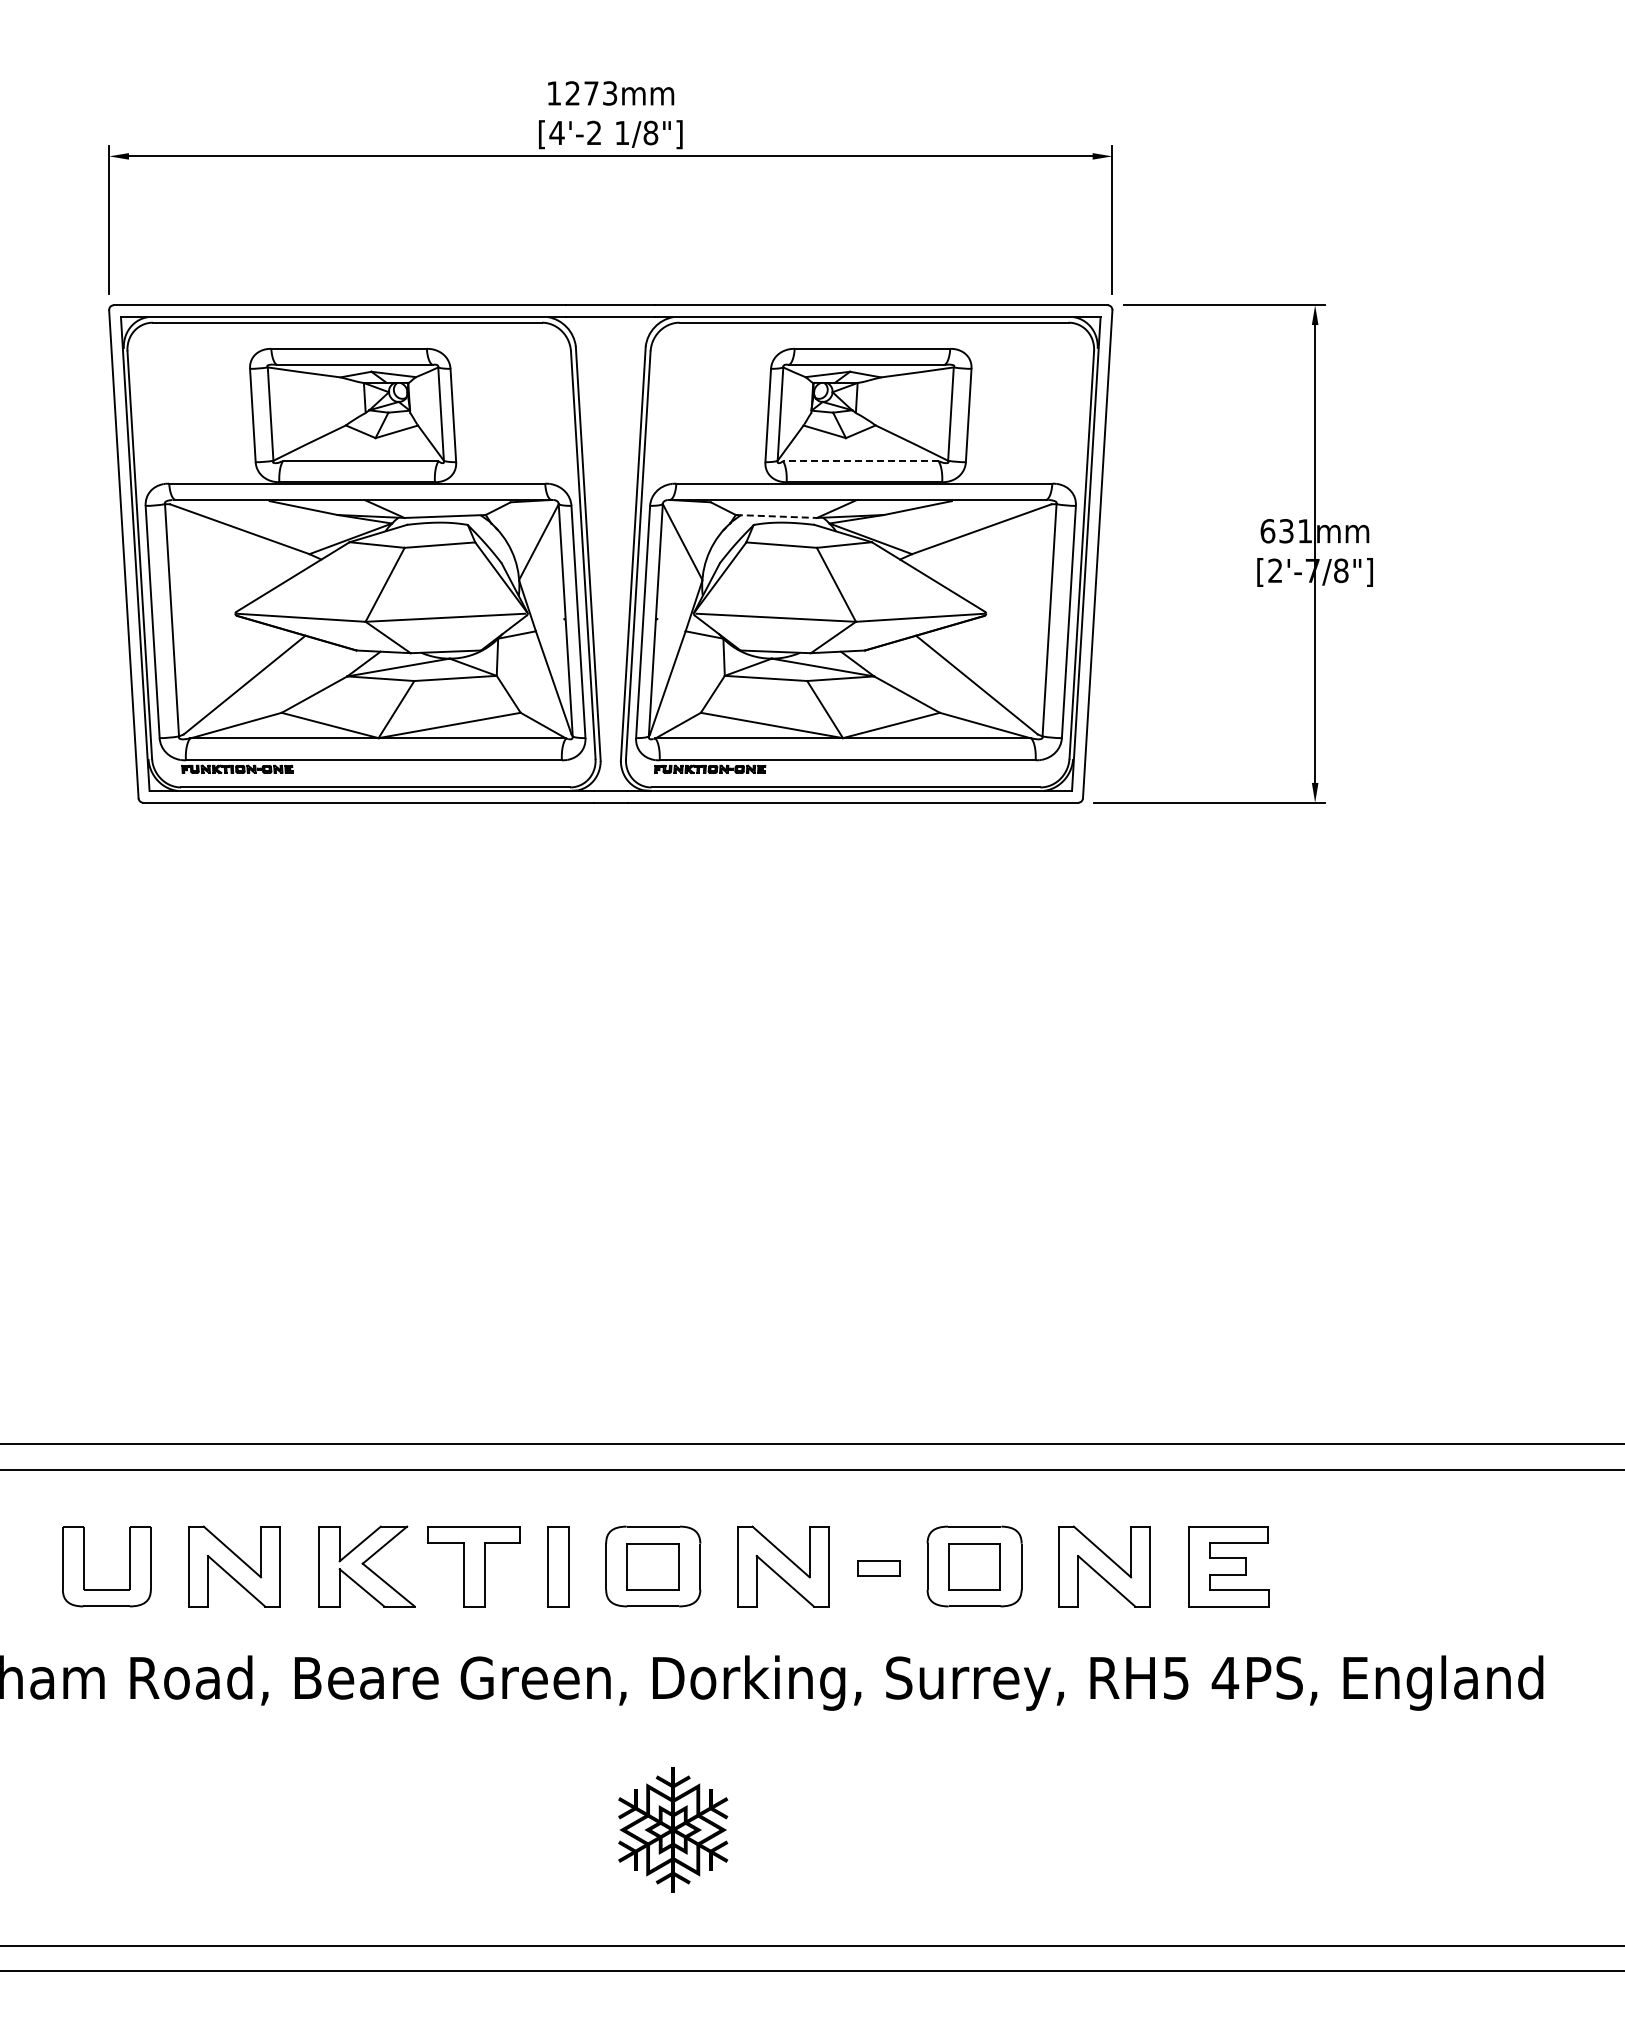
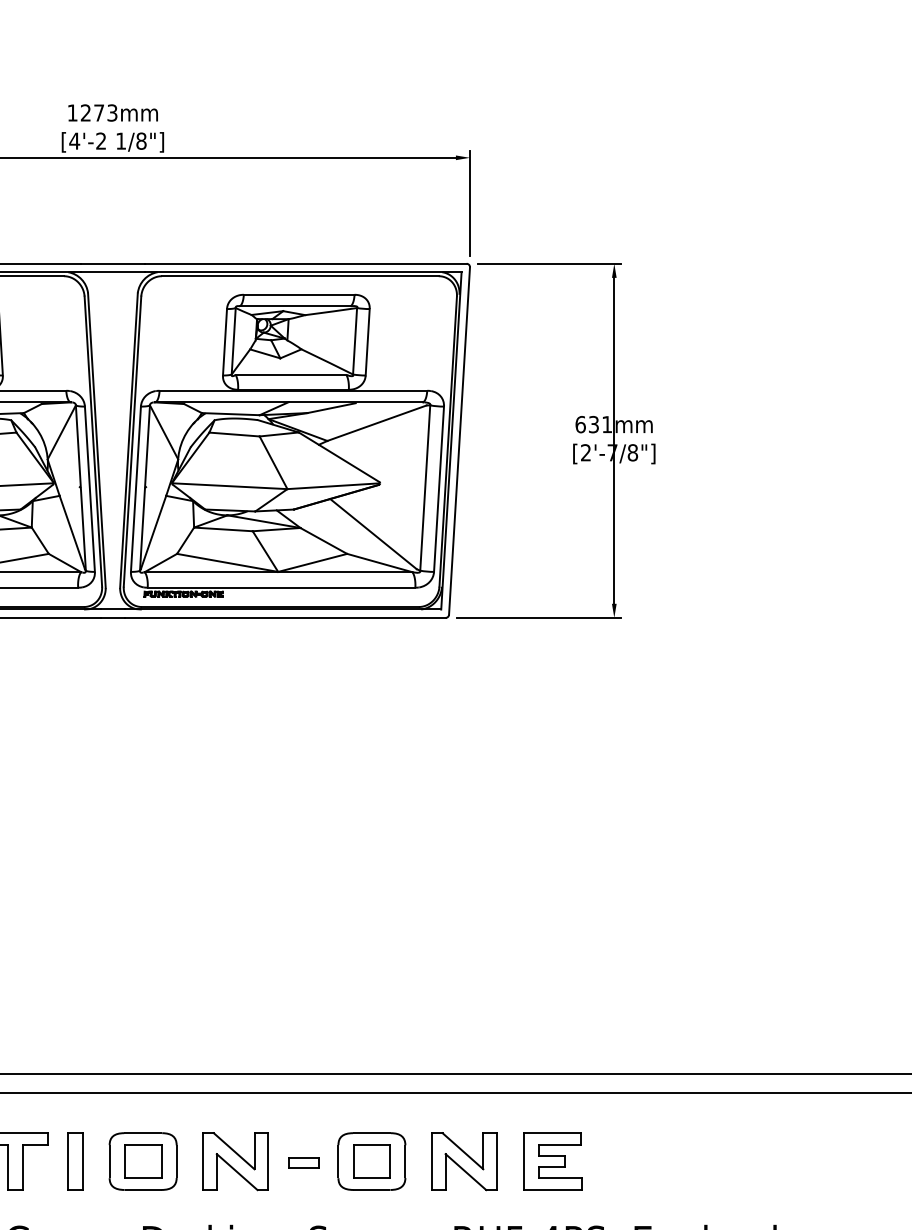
line: (860, 461) -> (290, 375), dashed -> solid
line: (776, 516) -> (230, 414), dashed -> solid

